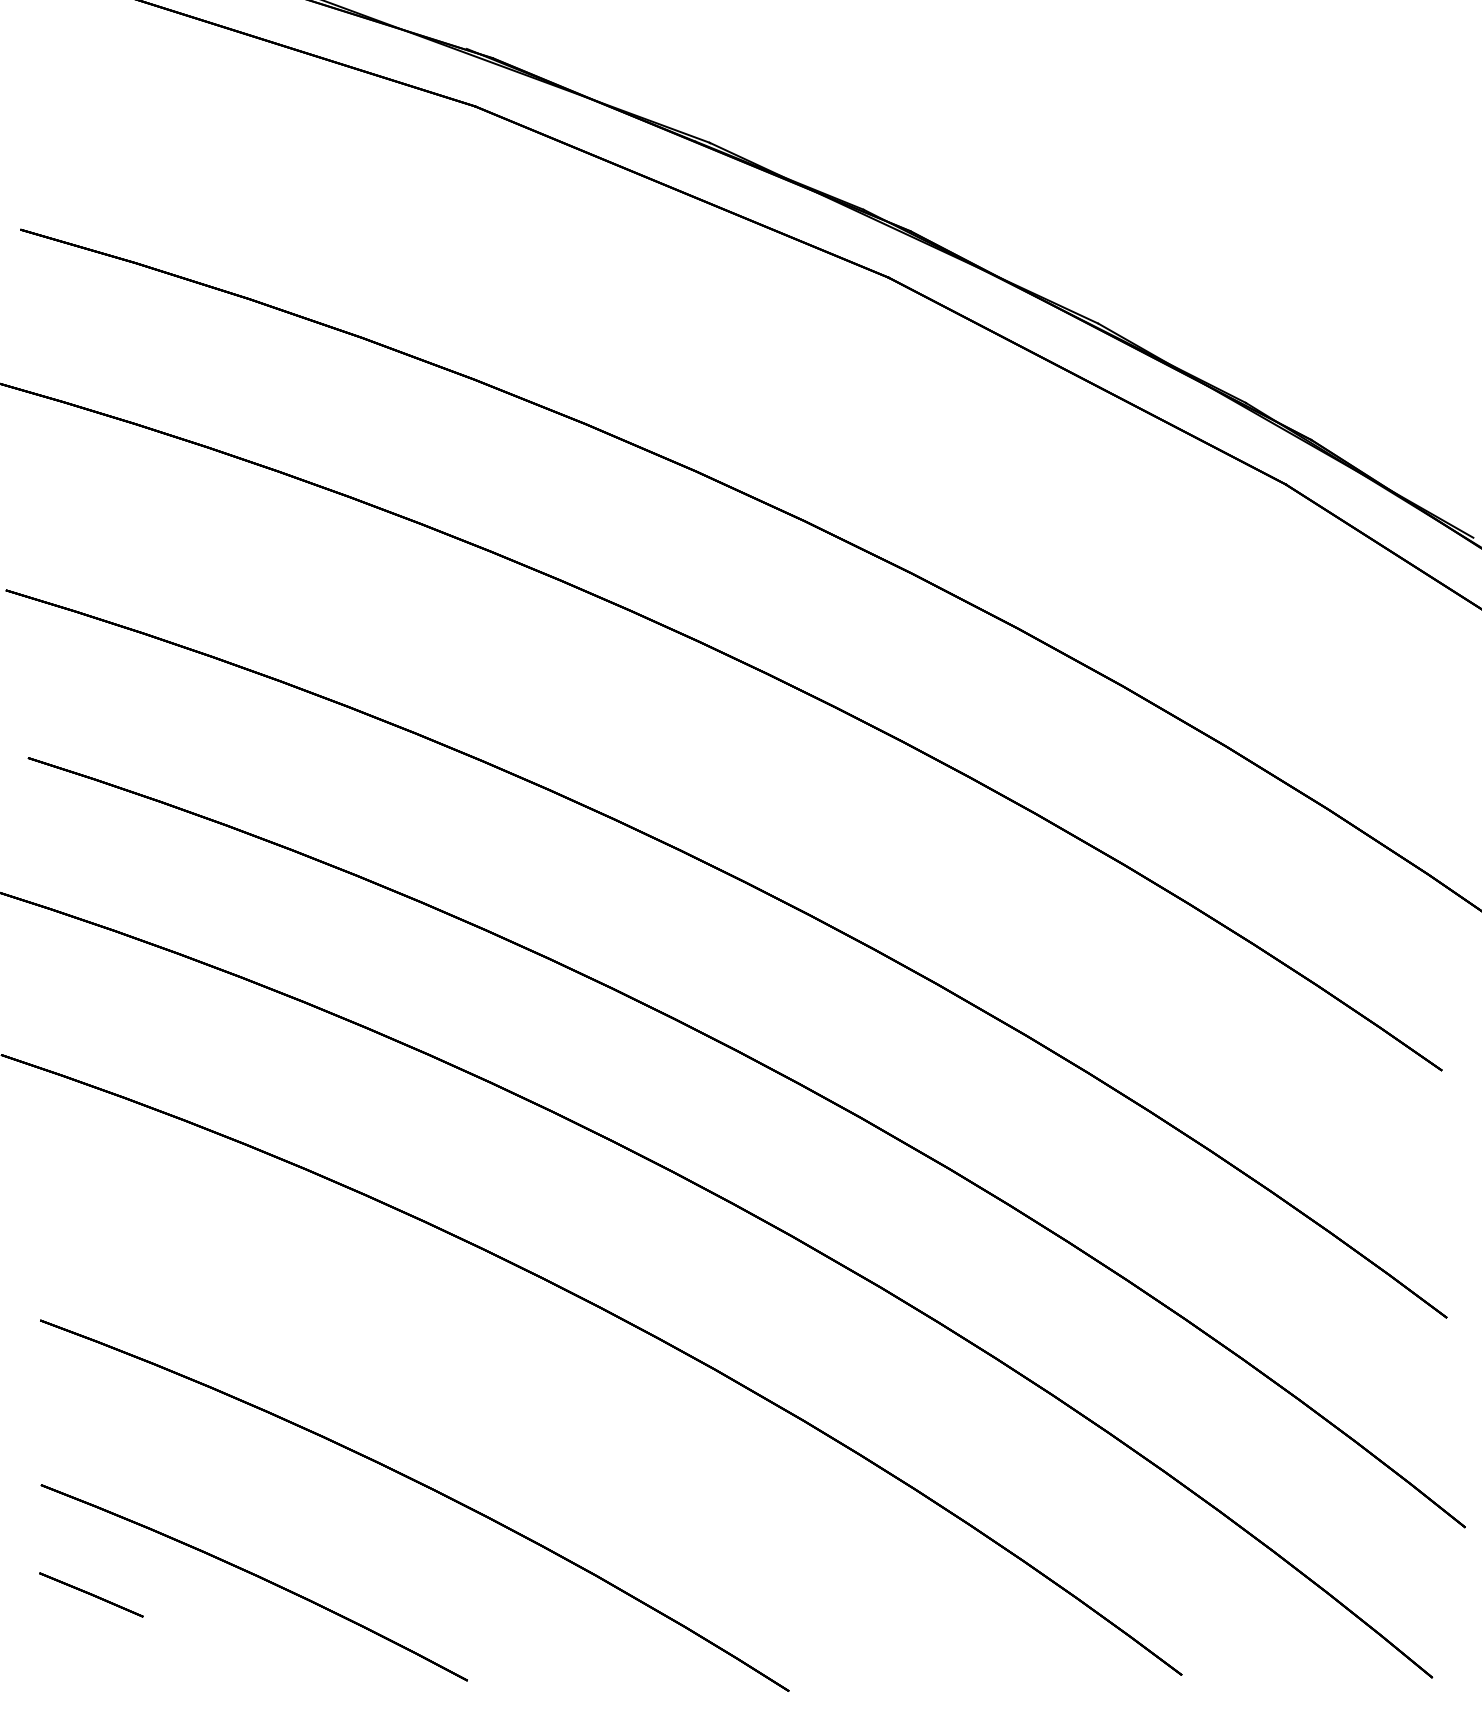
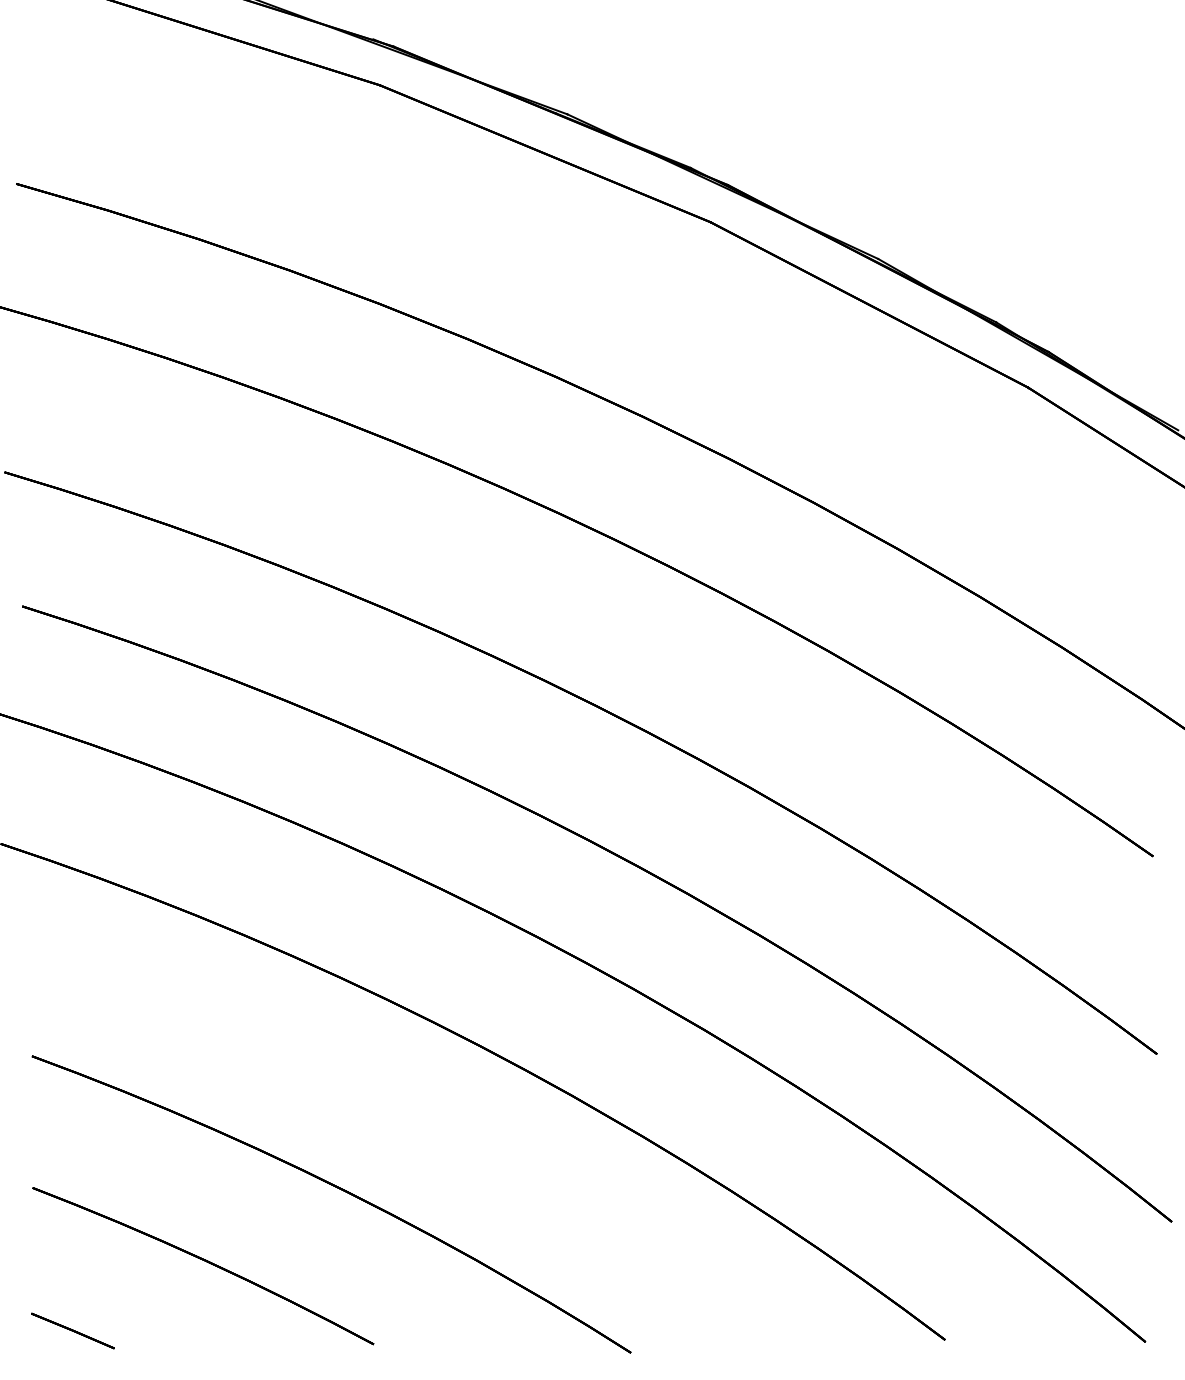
line: (91, 1594) -> (73, 1330), moved

